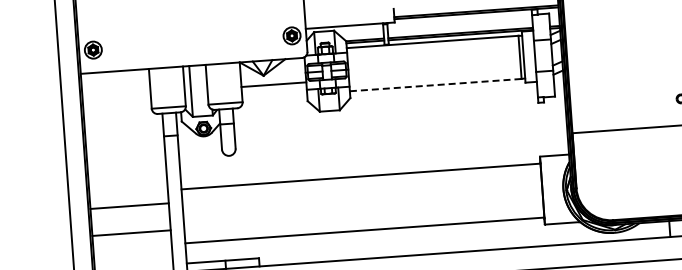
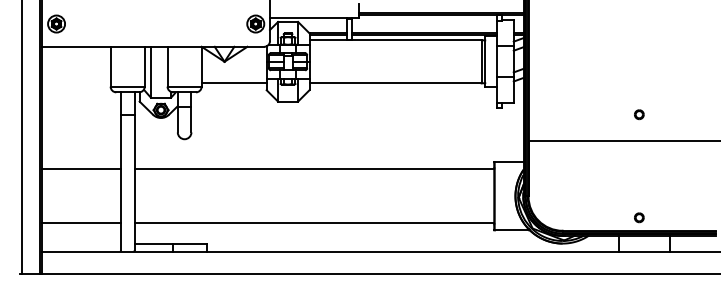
line: (273, 84) -> (233, 83), moved
line: (436, 85) -> (396, 83), dashed -> solid
line: (129, 206) -> (81, 169), moved
line: (131, 233) -> (81, 223), moved

